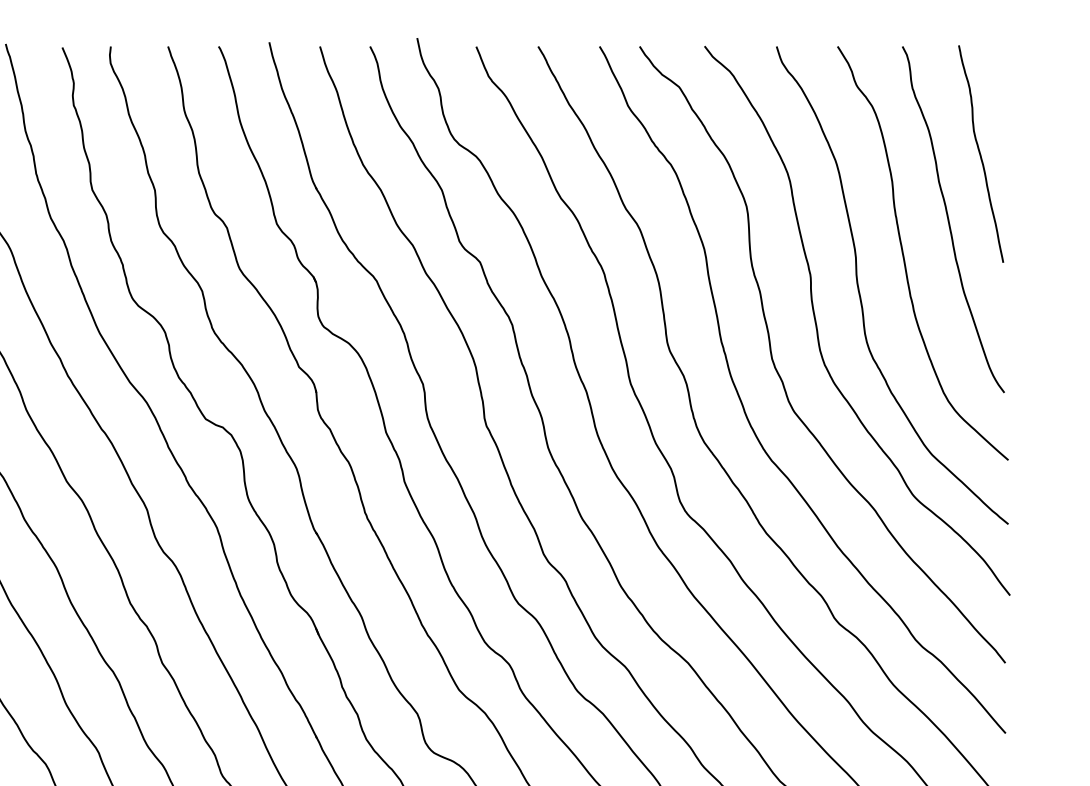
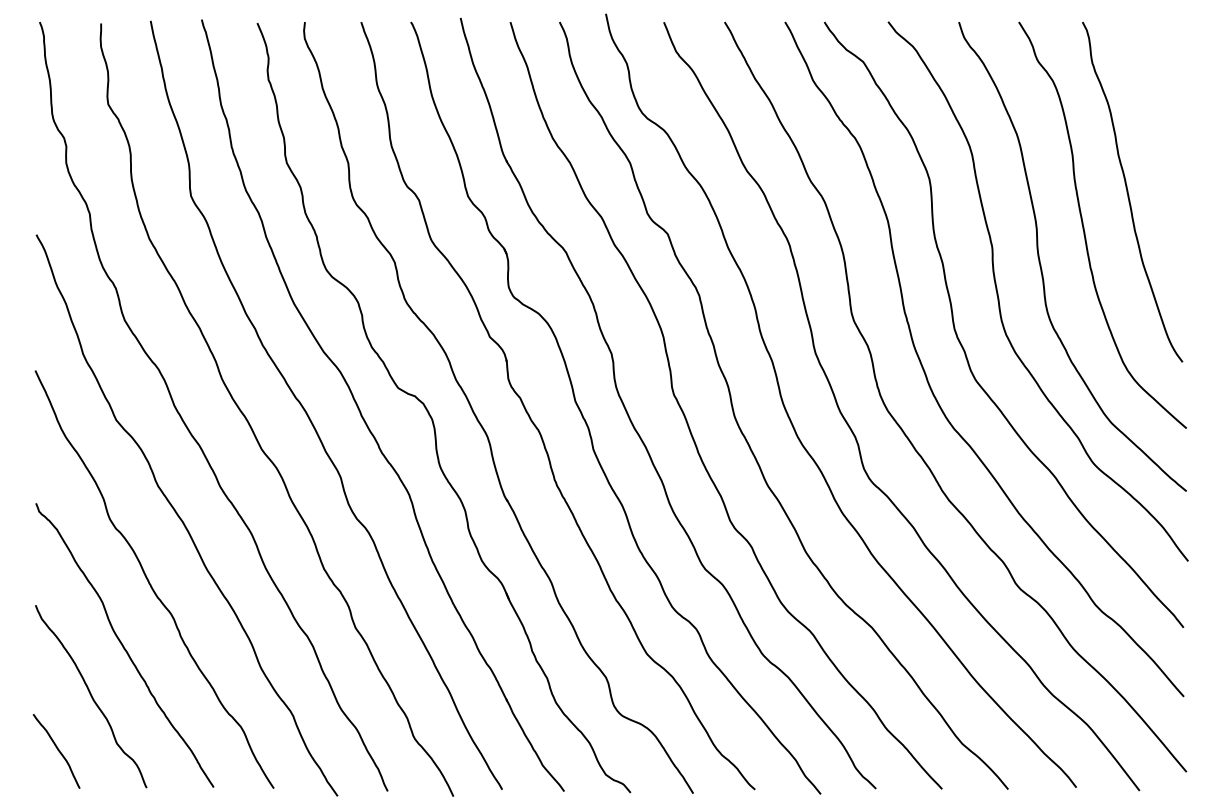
curve: (980, 153) -> (1159, 127), removed

